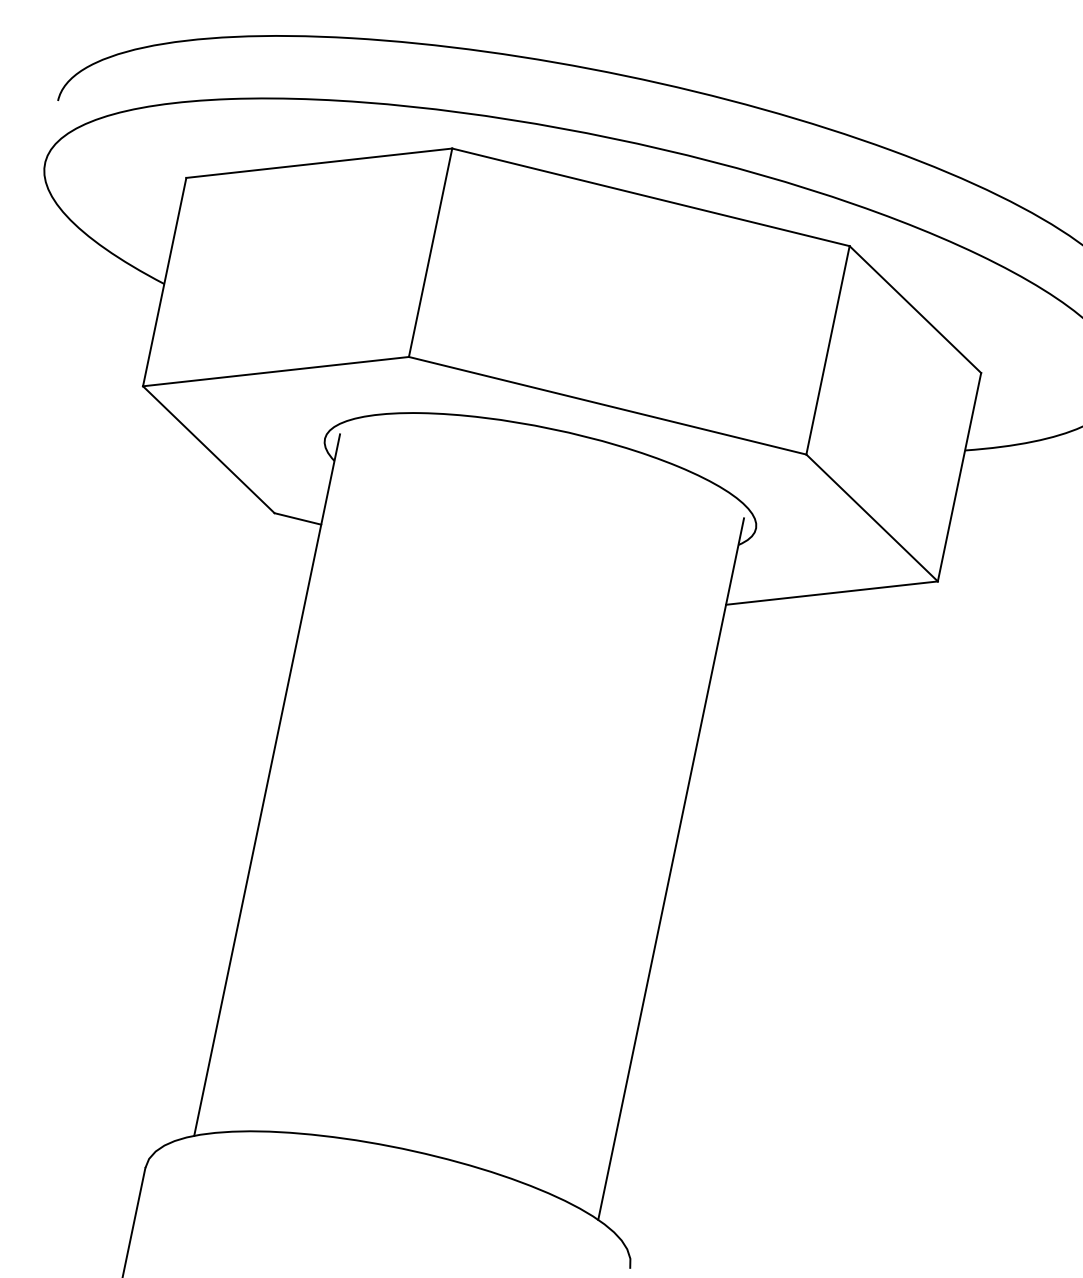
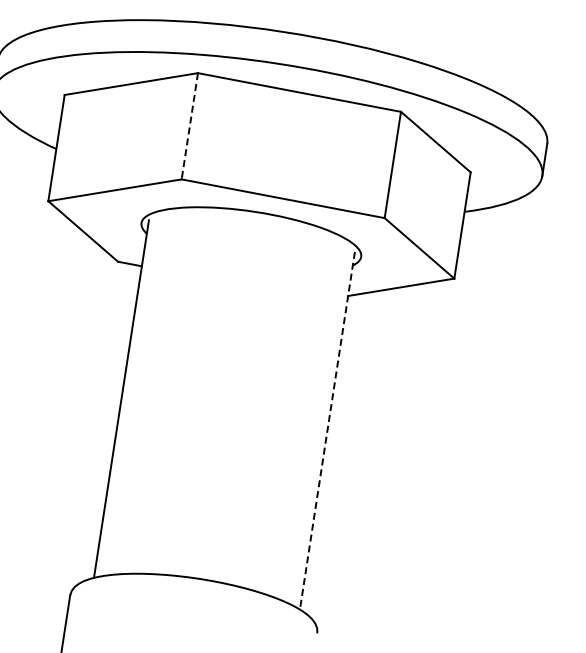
line: (429, 253) -> (189, 126), solid -> dashed
line: (671, 868) -> (327, 430), solid -> dashed

